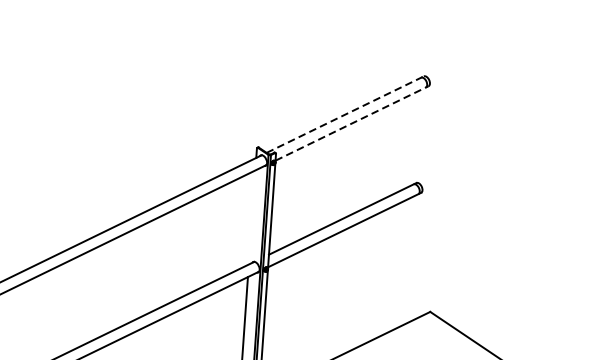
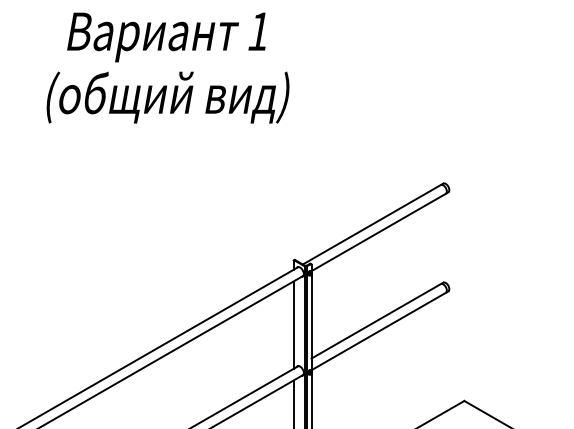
line: (345, 114) -> (373, 223), dashed -> solid
line: (351, 123) -> (379, 231), dashed -> solid
line: (252, 216) -> (293, 324), added

